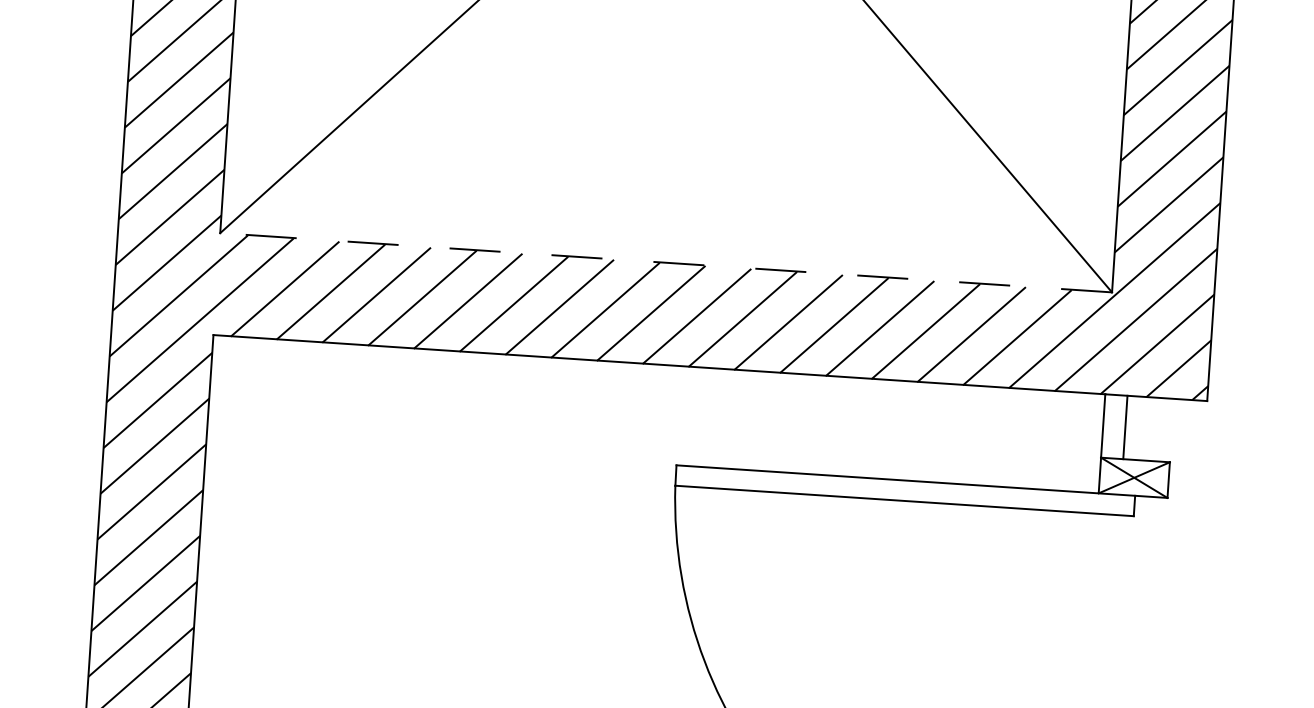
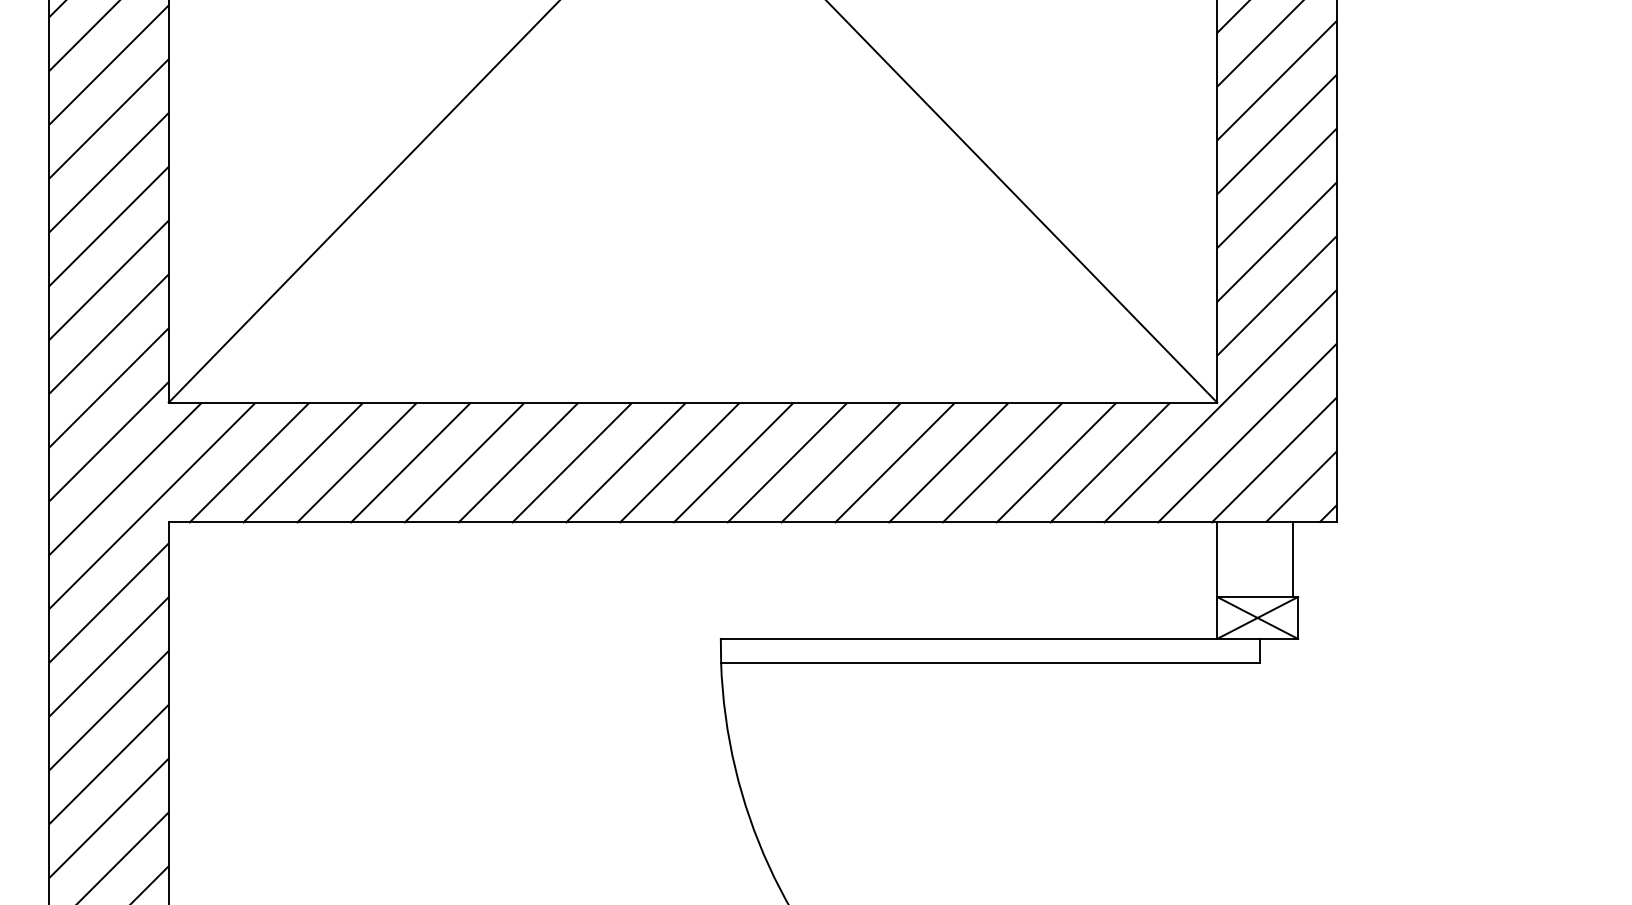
line: (665, 262) -> (692, 402), dashed -> solid
line: (1125, 427) -> (1293, 559), moved

